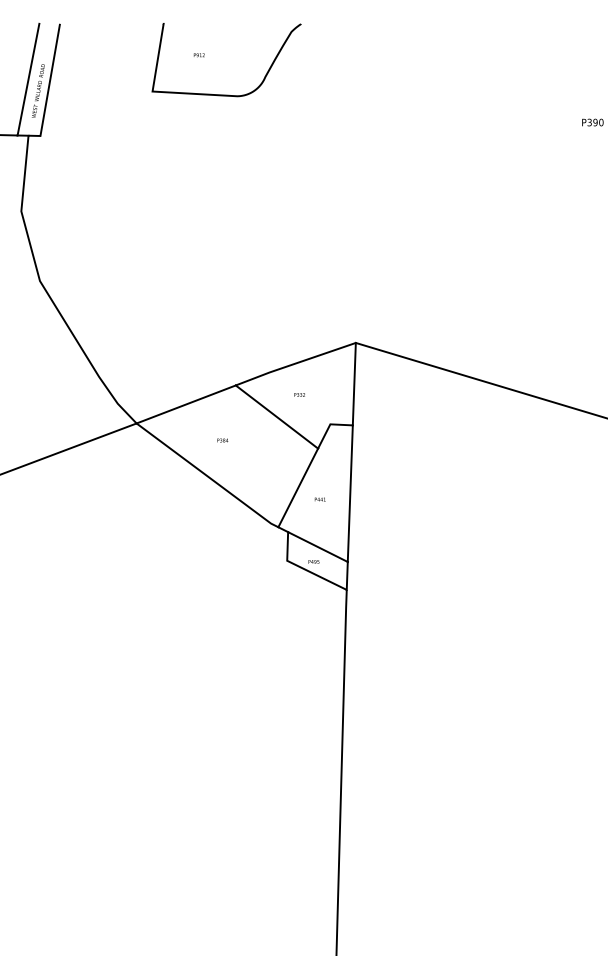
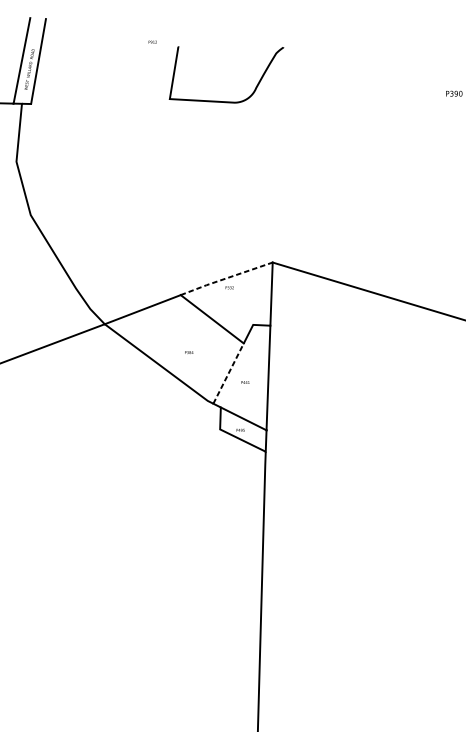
curve: (226, 94) -> (226, 101), moved
line: (294, 363) -> (225, 278), solid -> dashed
text: (299, 394) -> (229, 287), moved
text: (222, 440) -> (188, 352), moved
line: (298, 487) -> (228, 373), solid -> dashed

